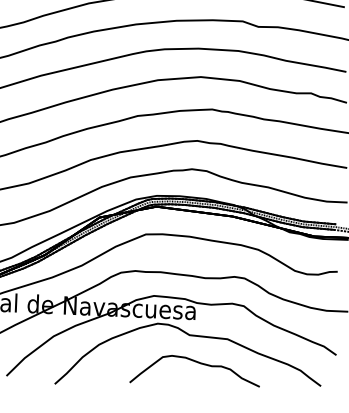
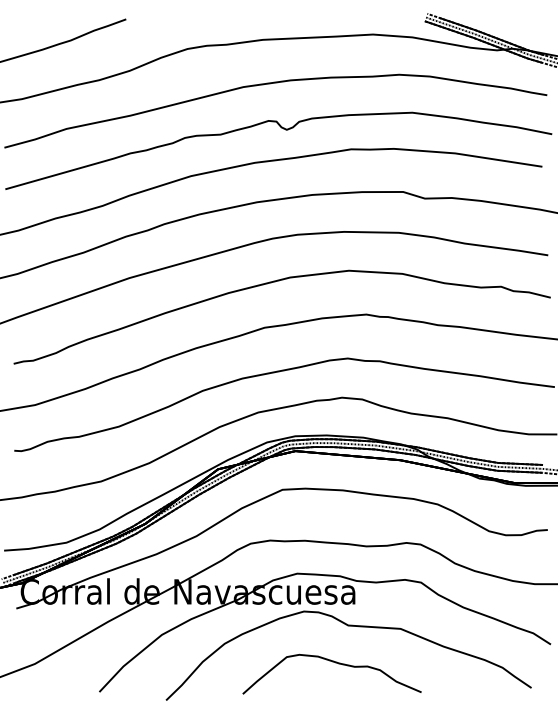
part: (198, 363) -> (335, 663), moved

